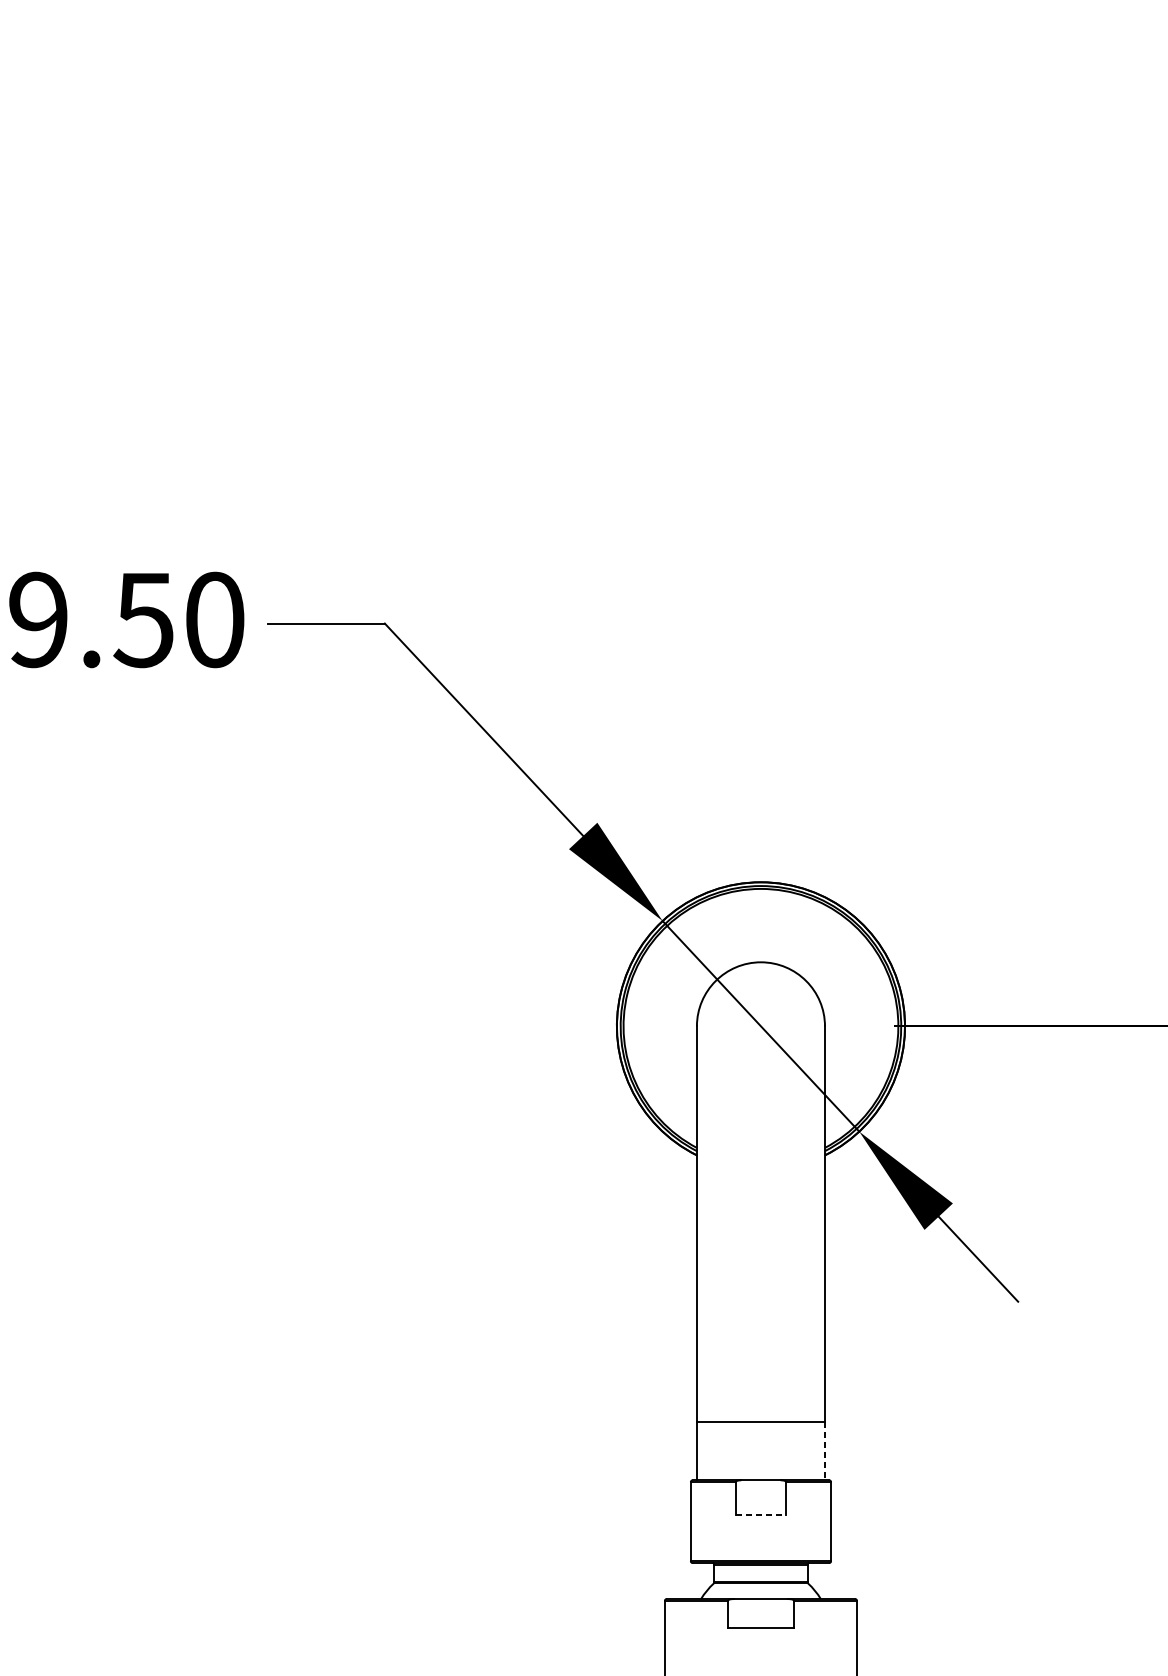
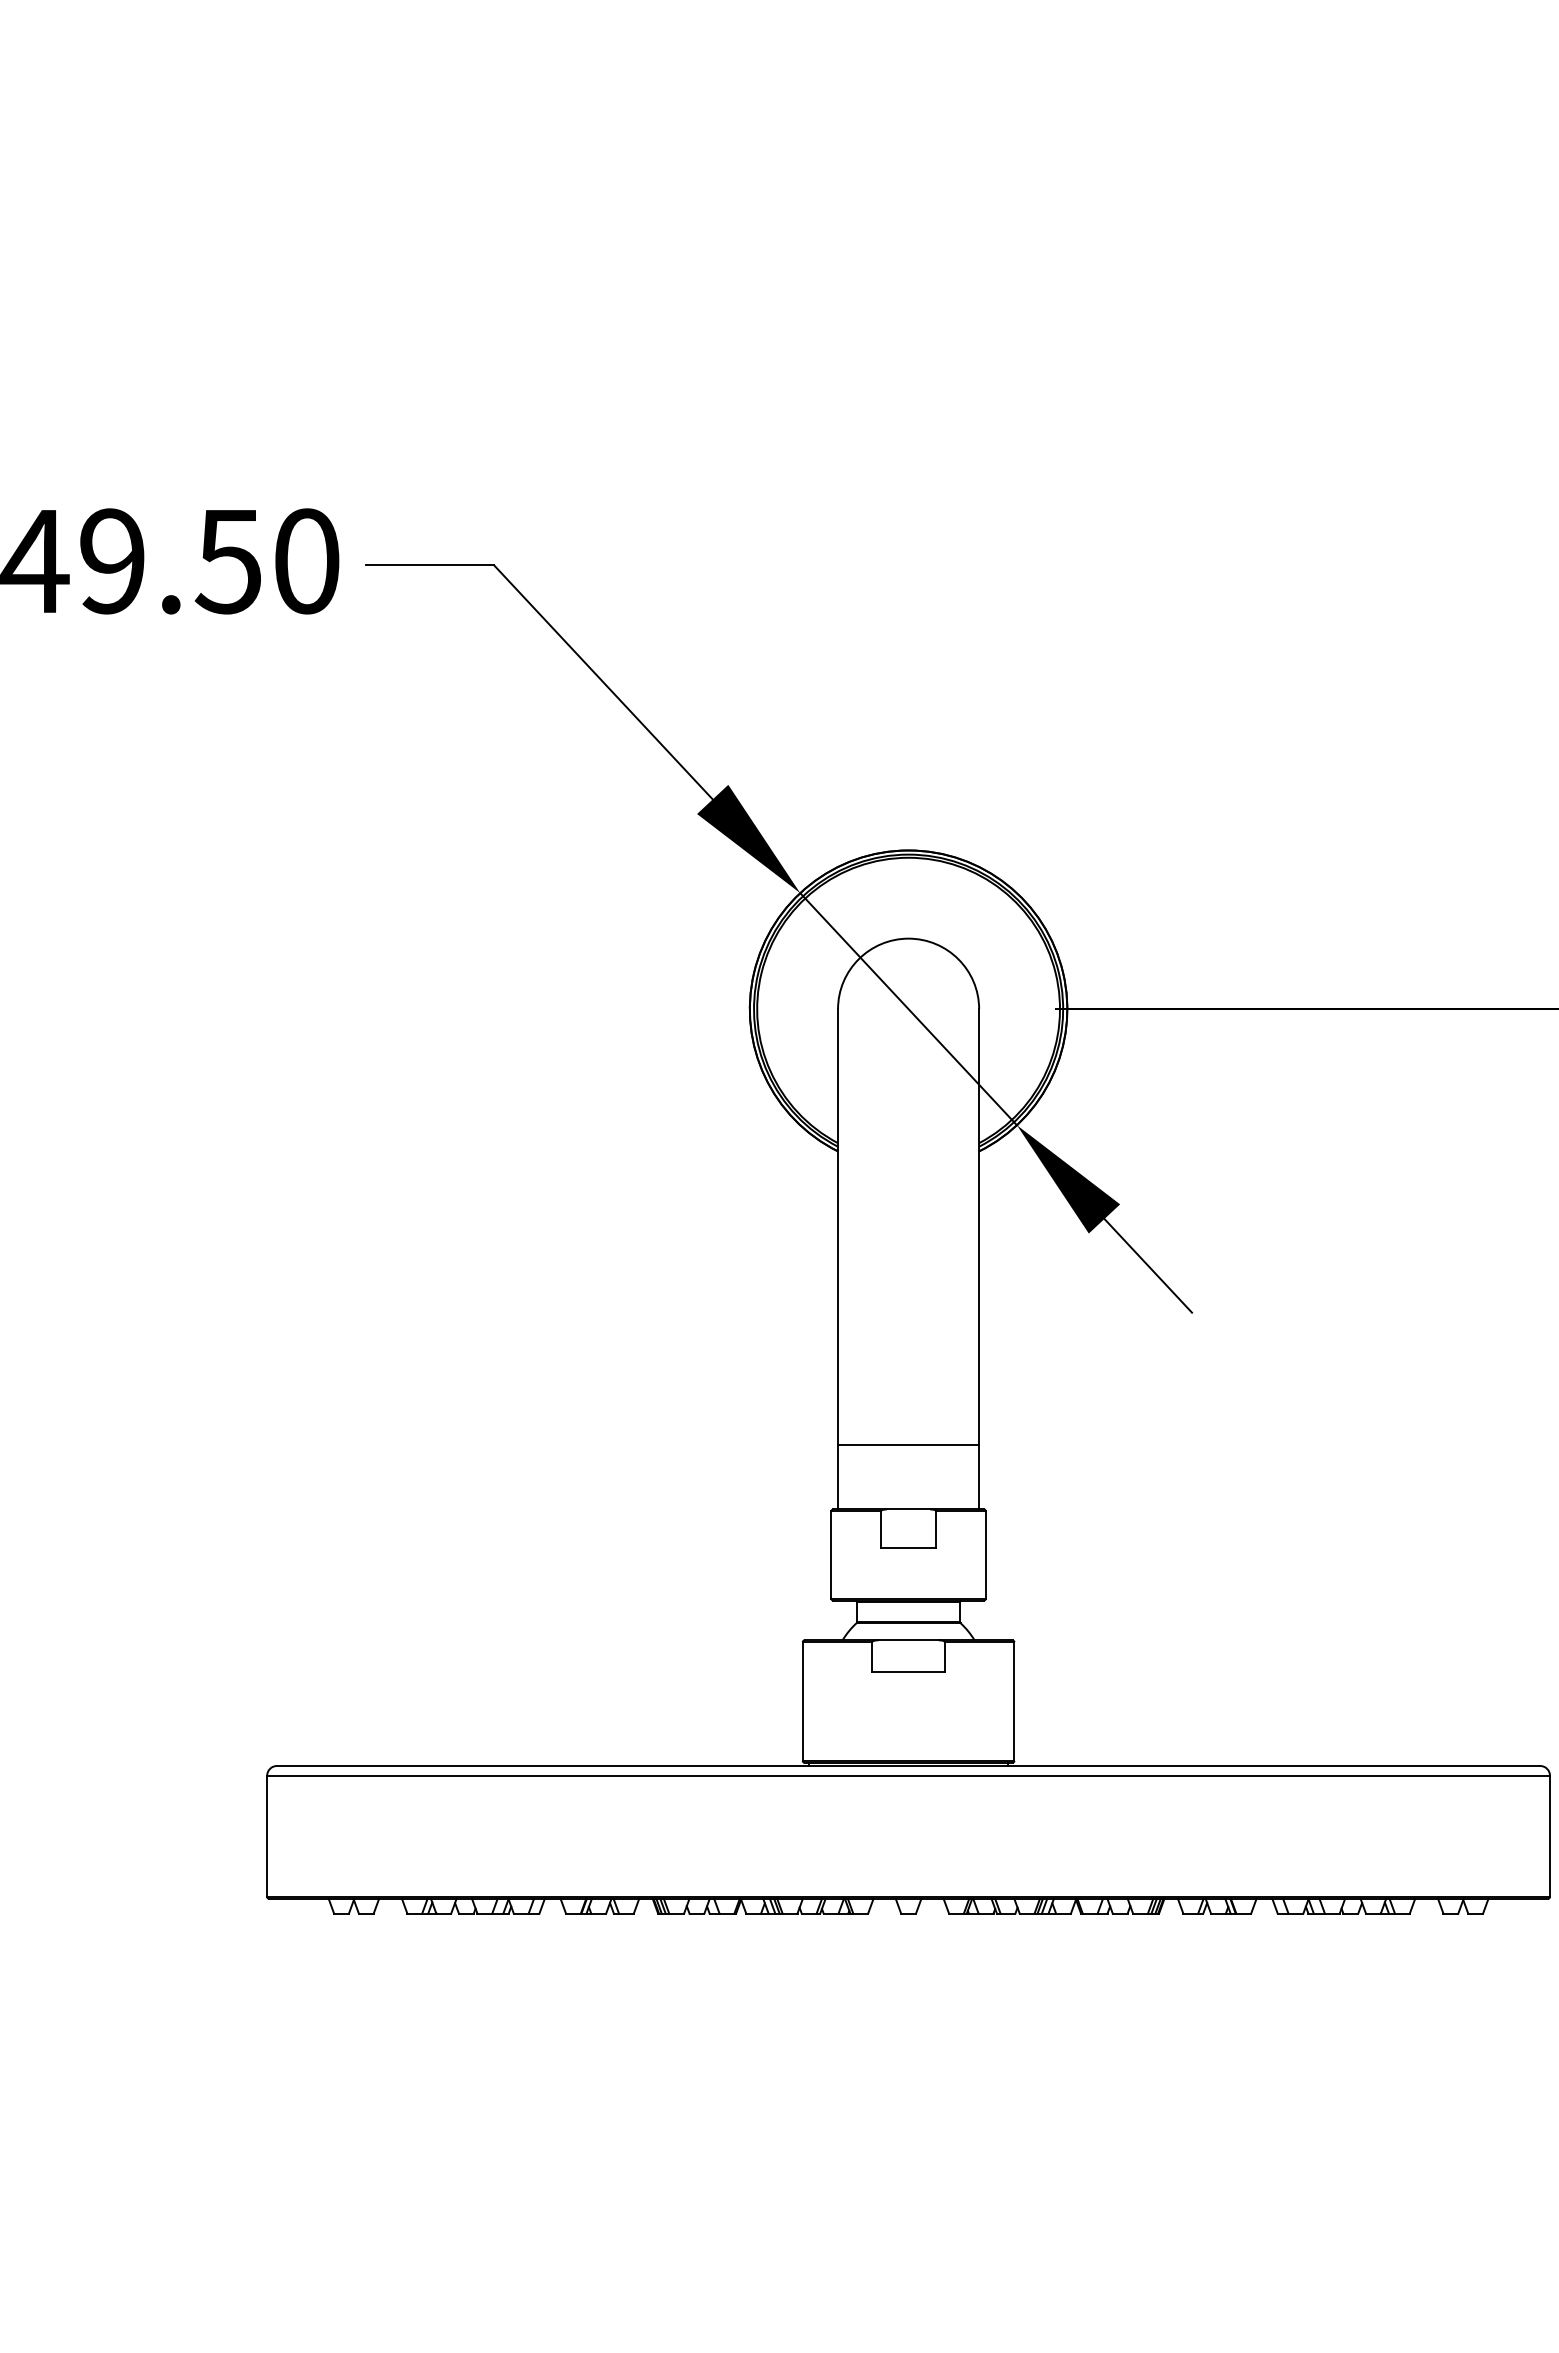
line: (825, 1451) -> (979, 1477), dashed -> solid
line: (760, 1514) -> (908, 1547), dashed -> solid

